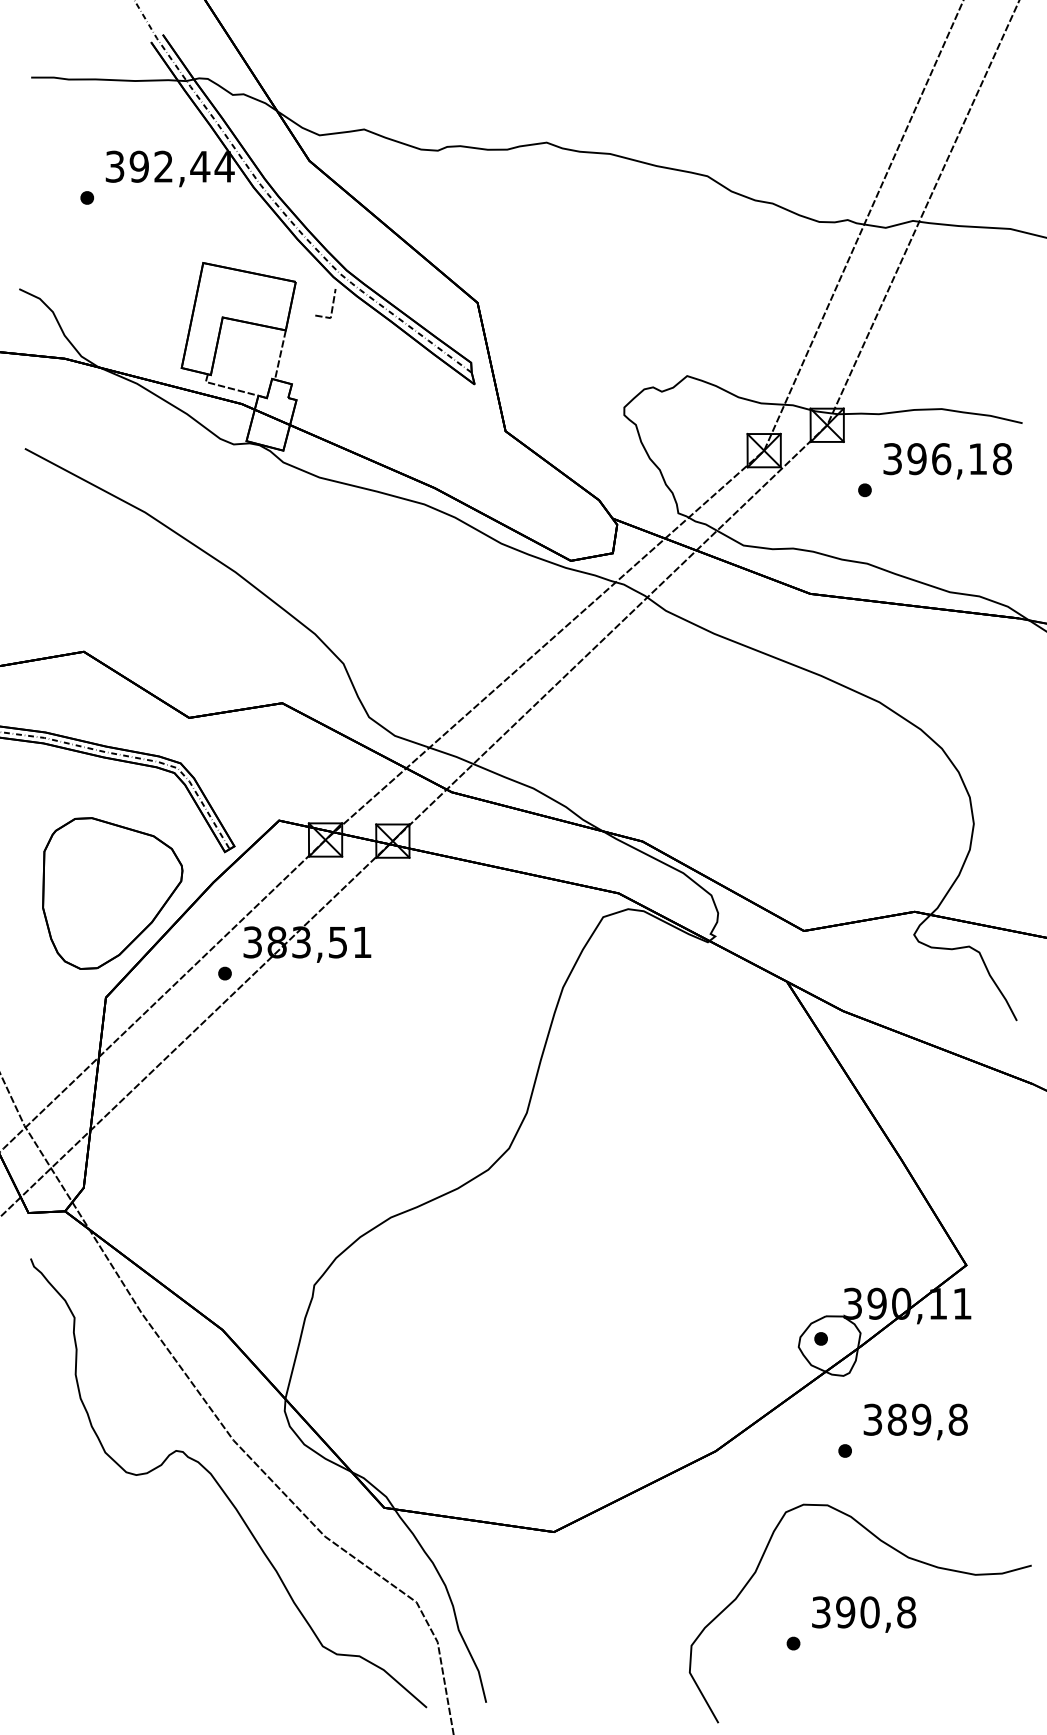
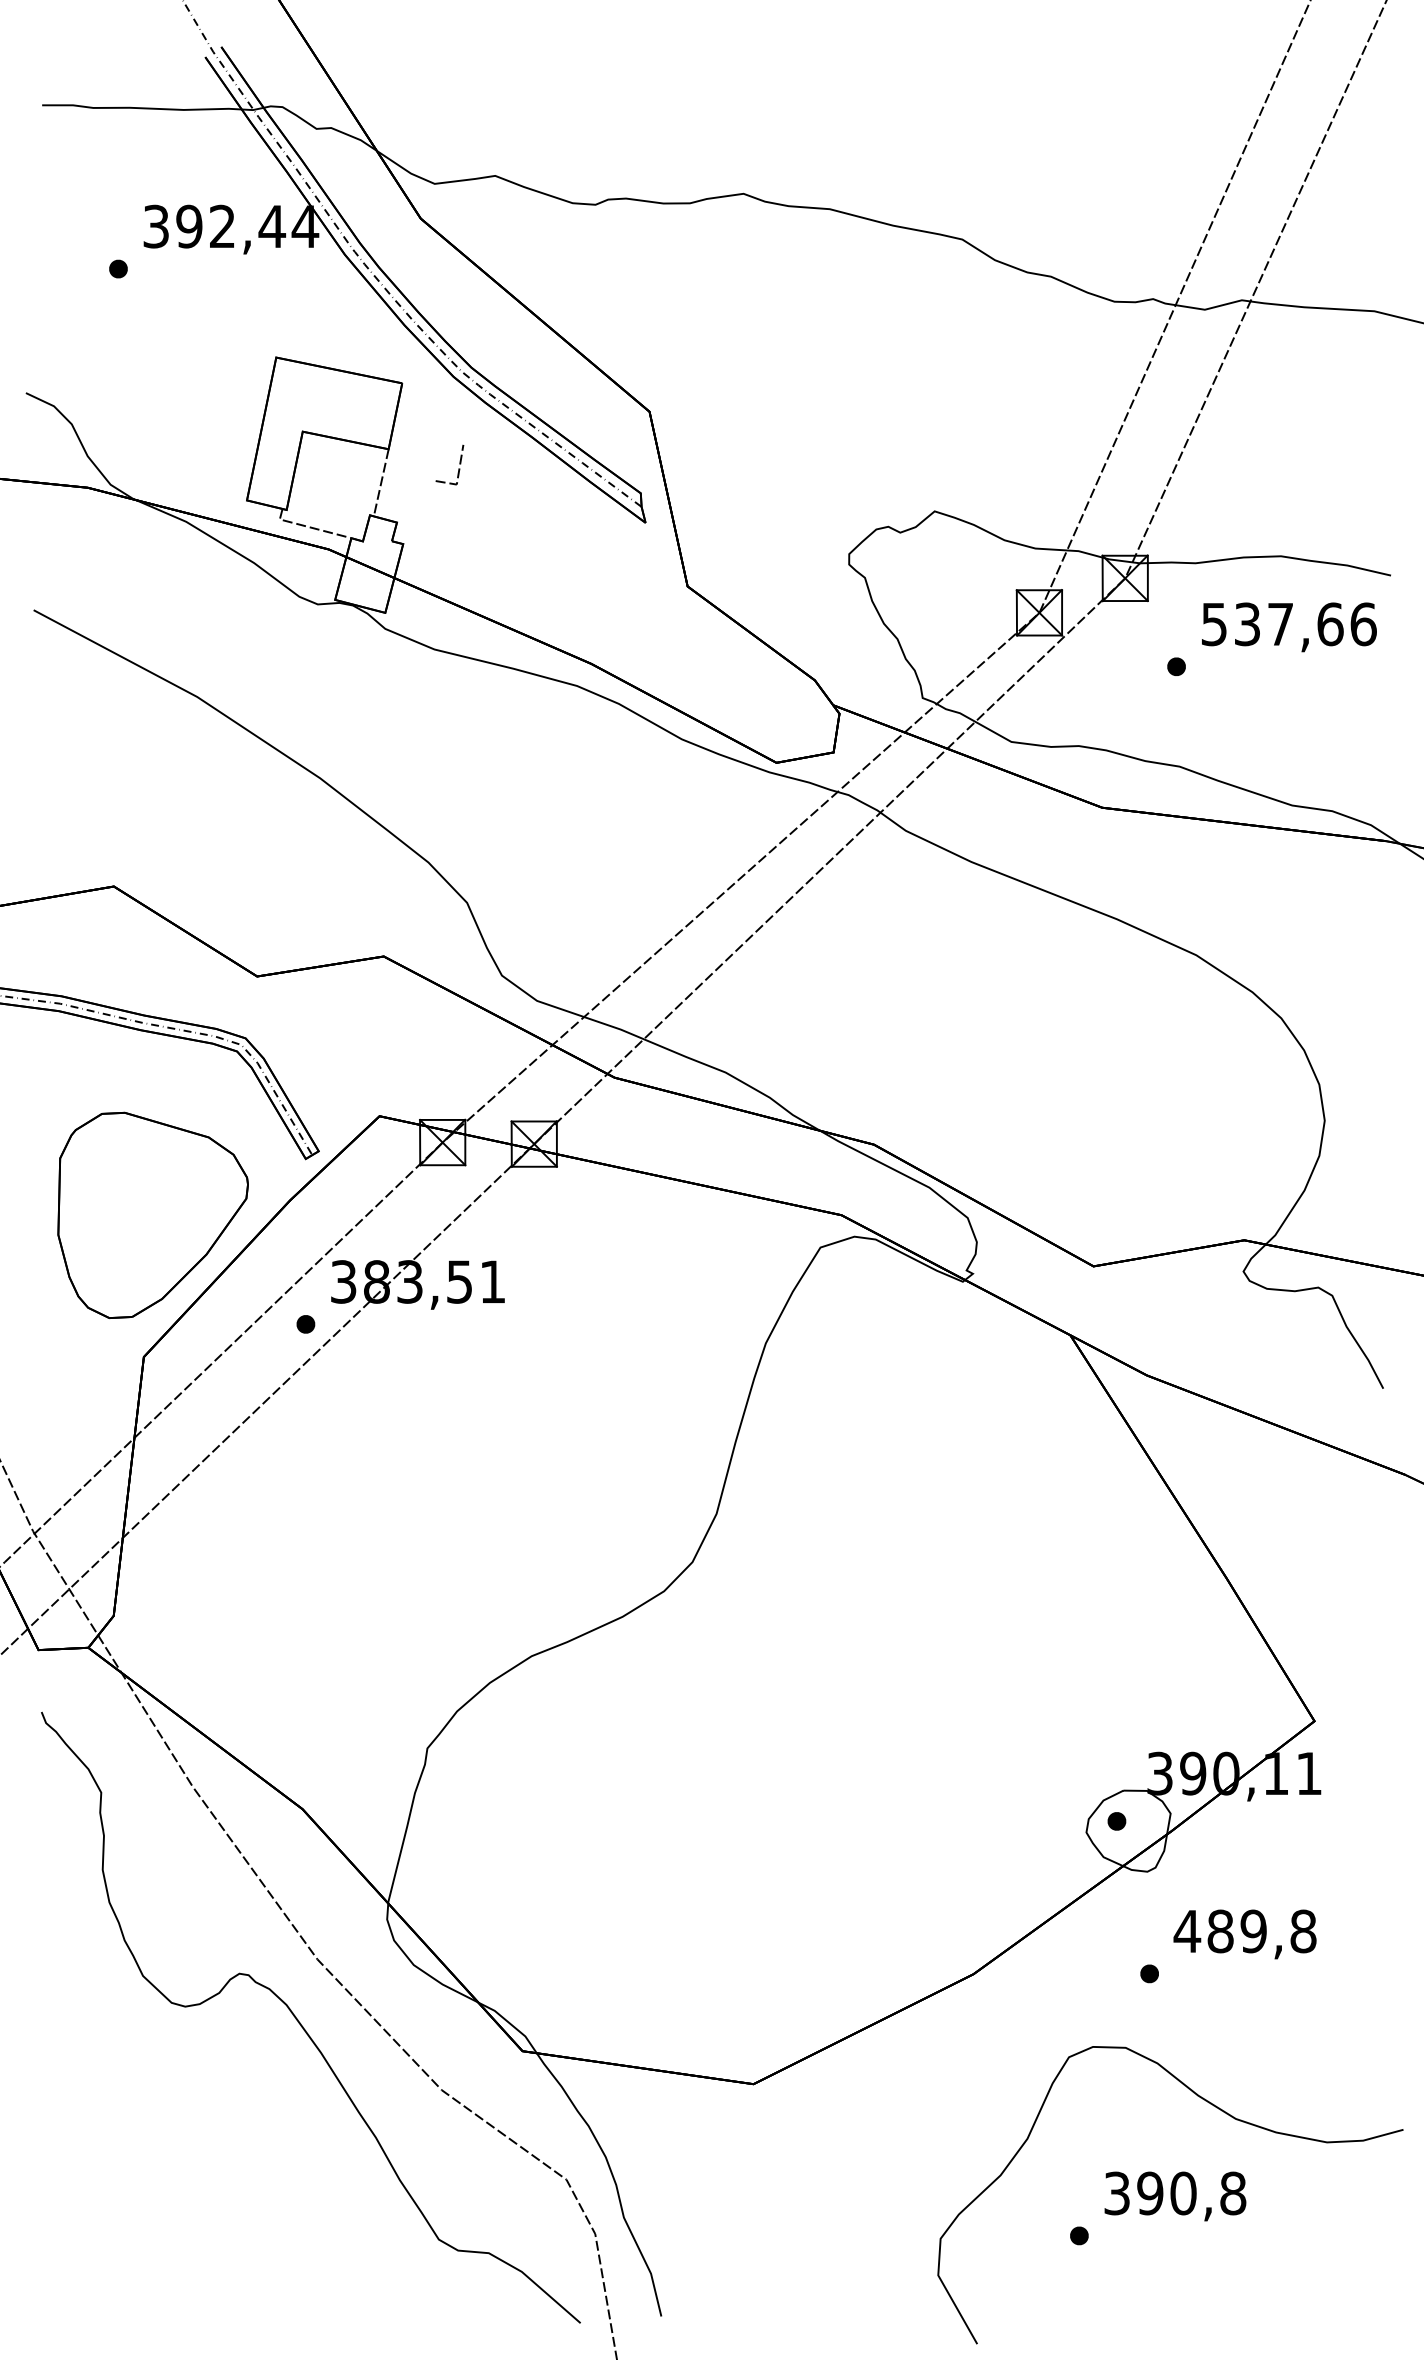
line: (332, 306) -> (458, 468), moved
text: (947, 459) -> (1289, 624), 396,18 -> 537,66
text: (872, 1419) -> (1187, 1931), 389,8 -> 489,8

